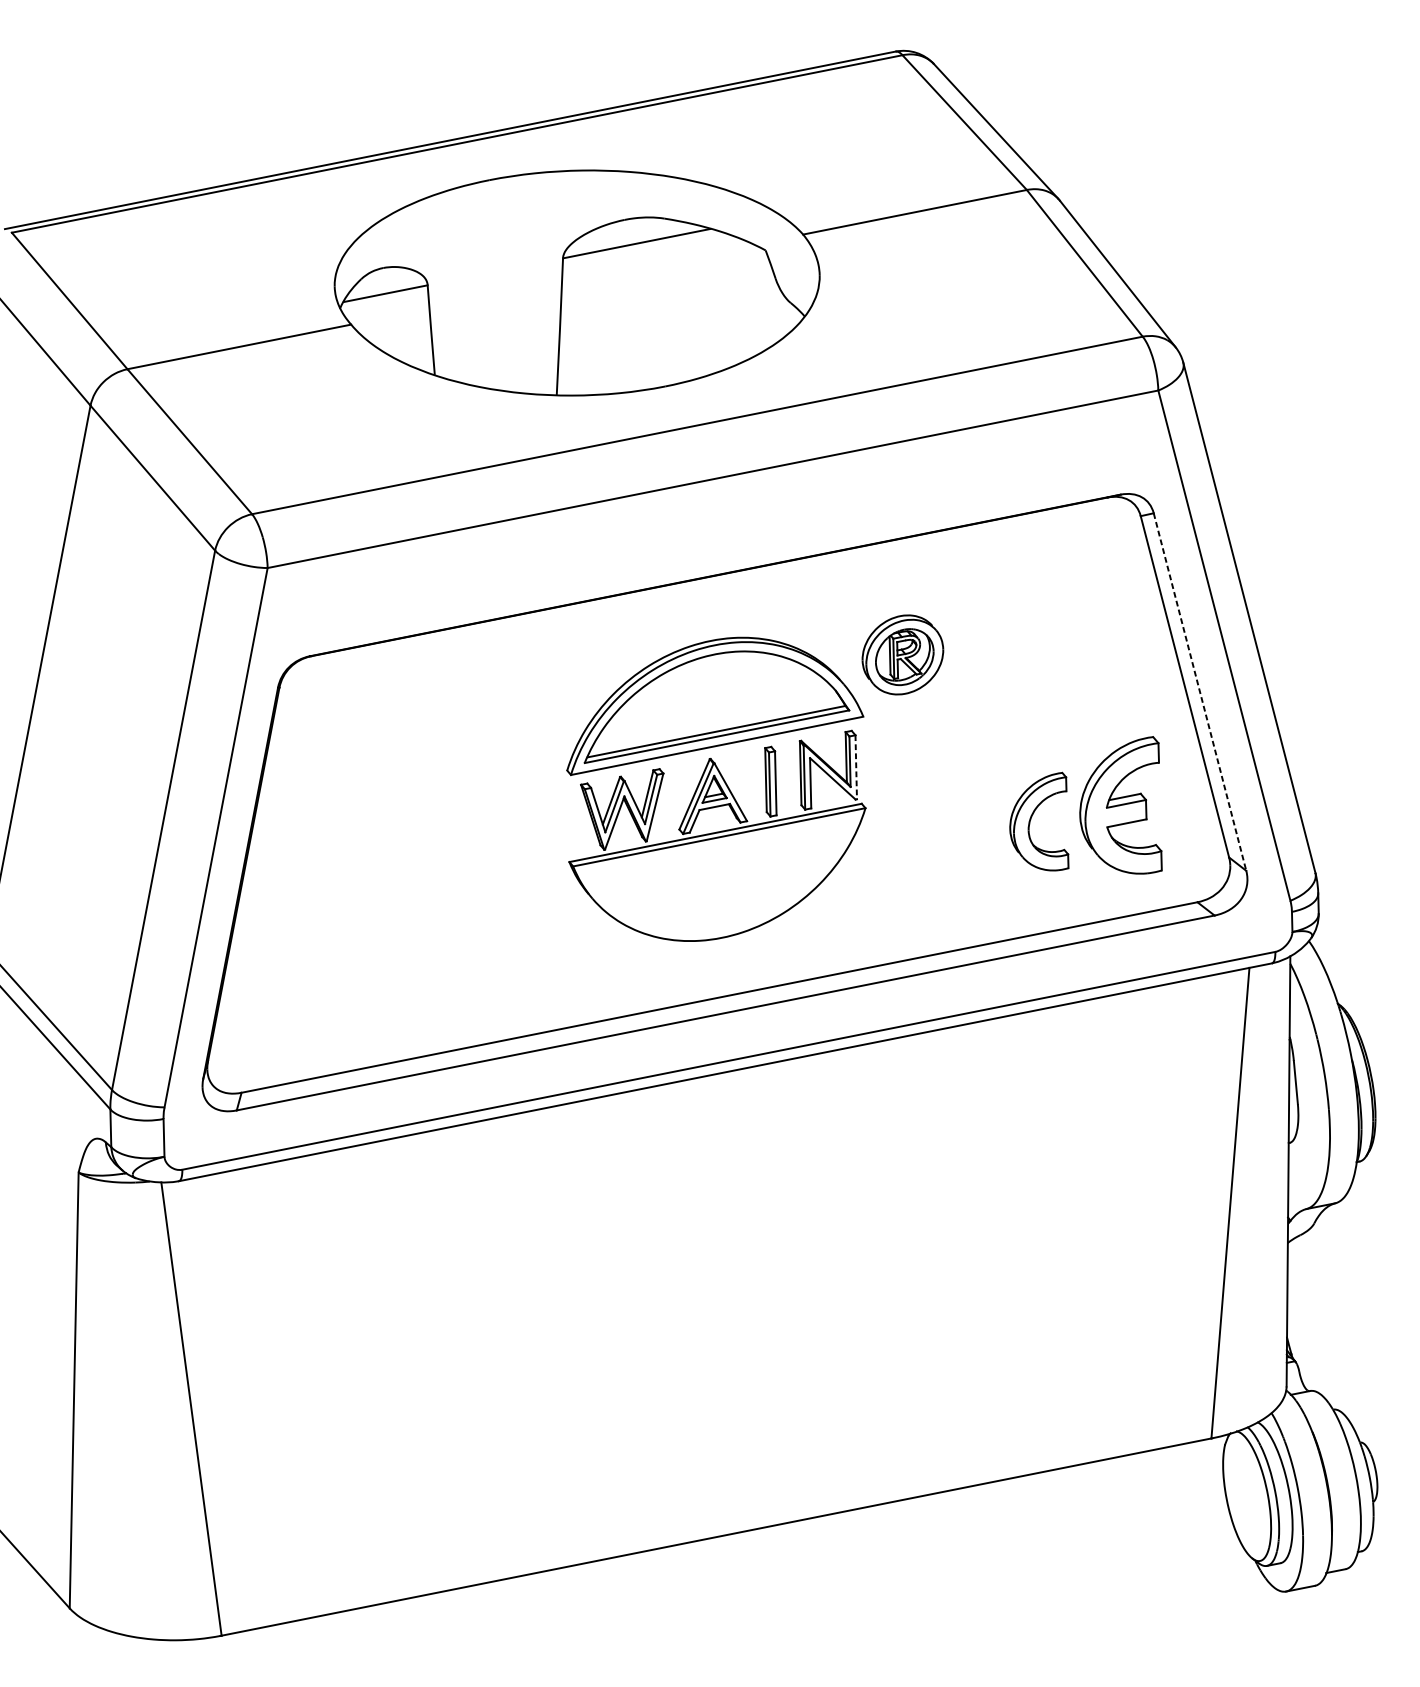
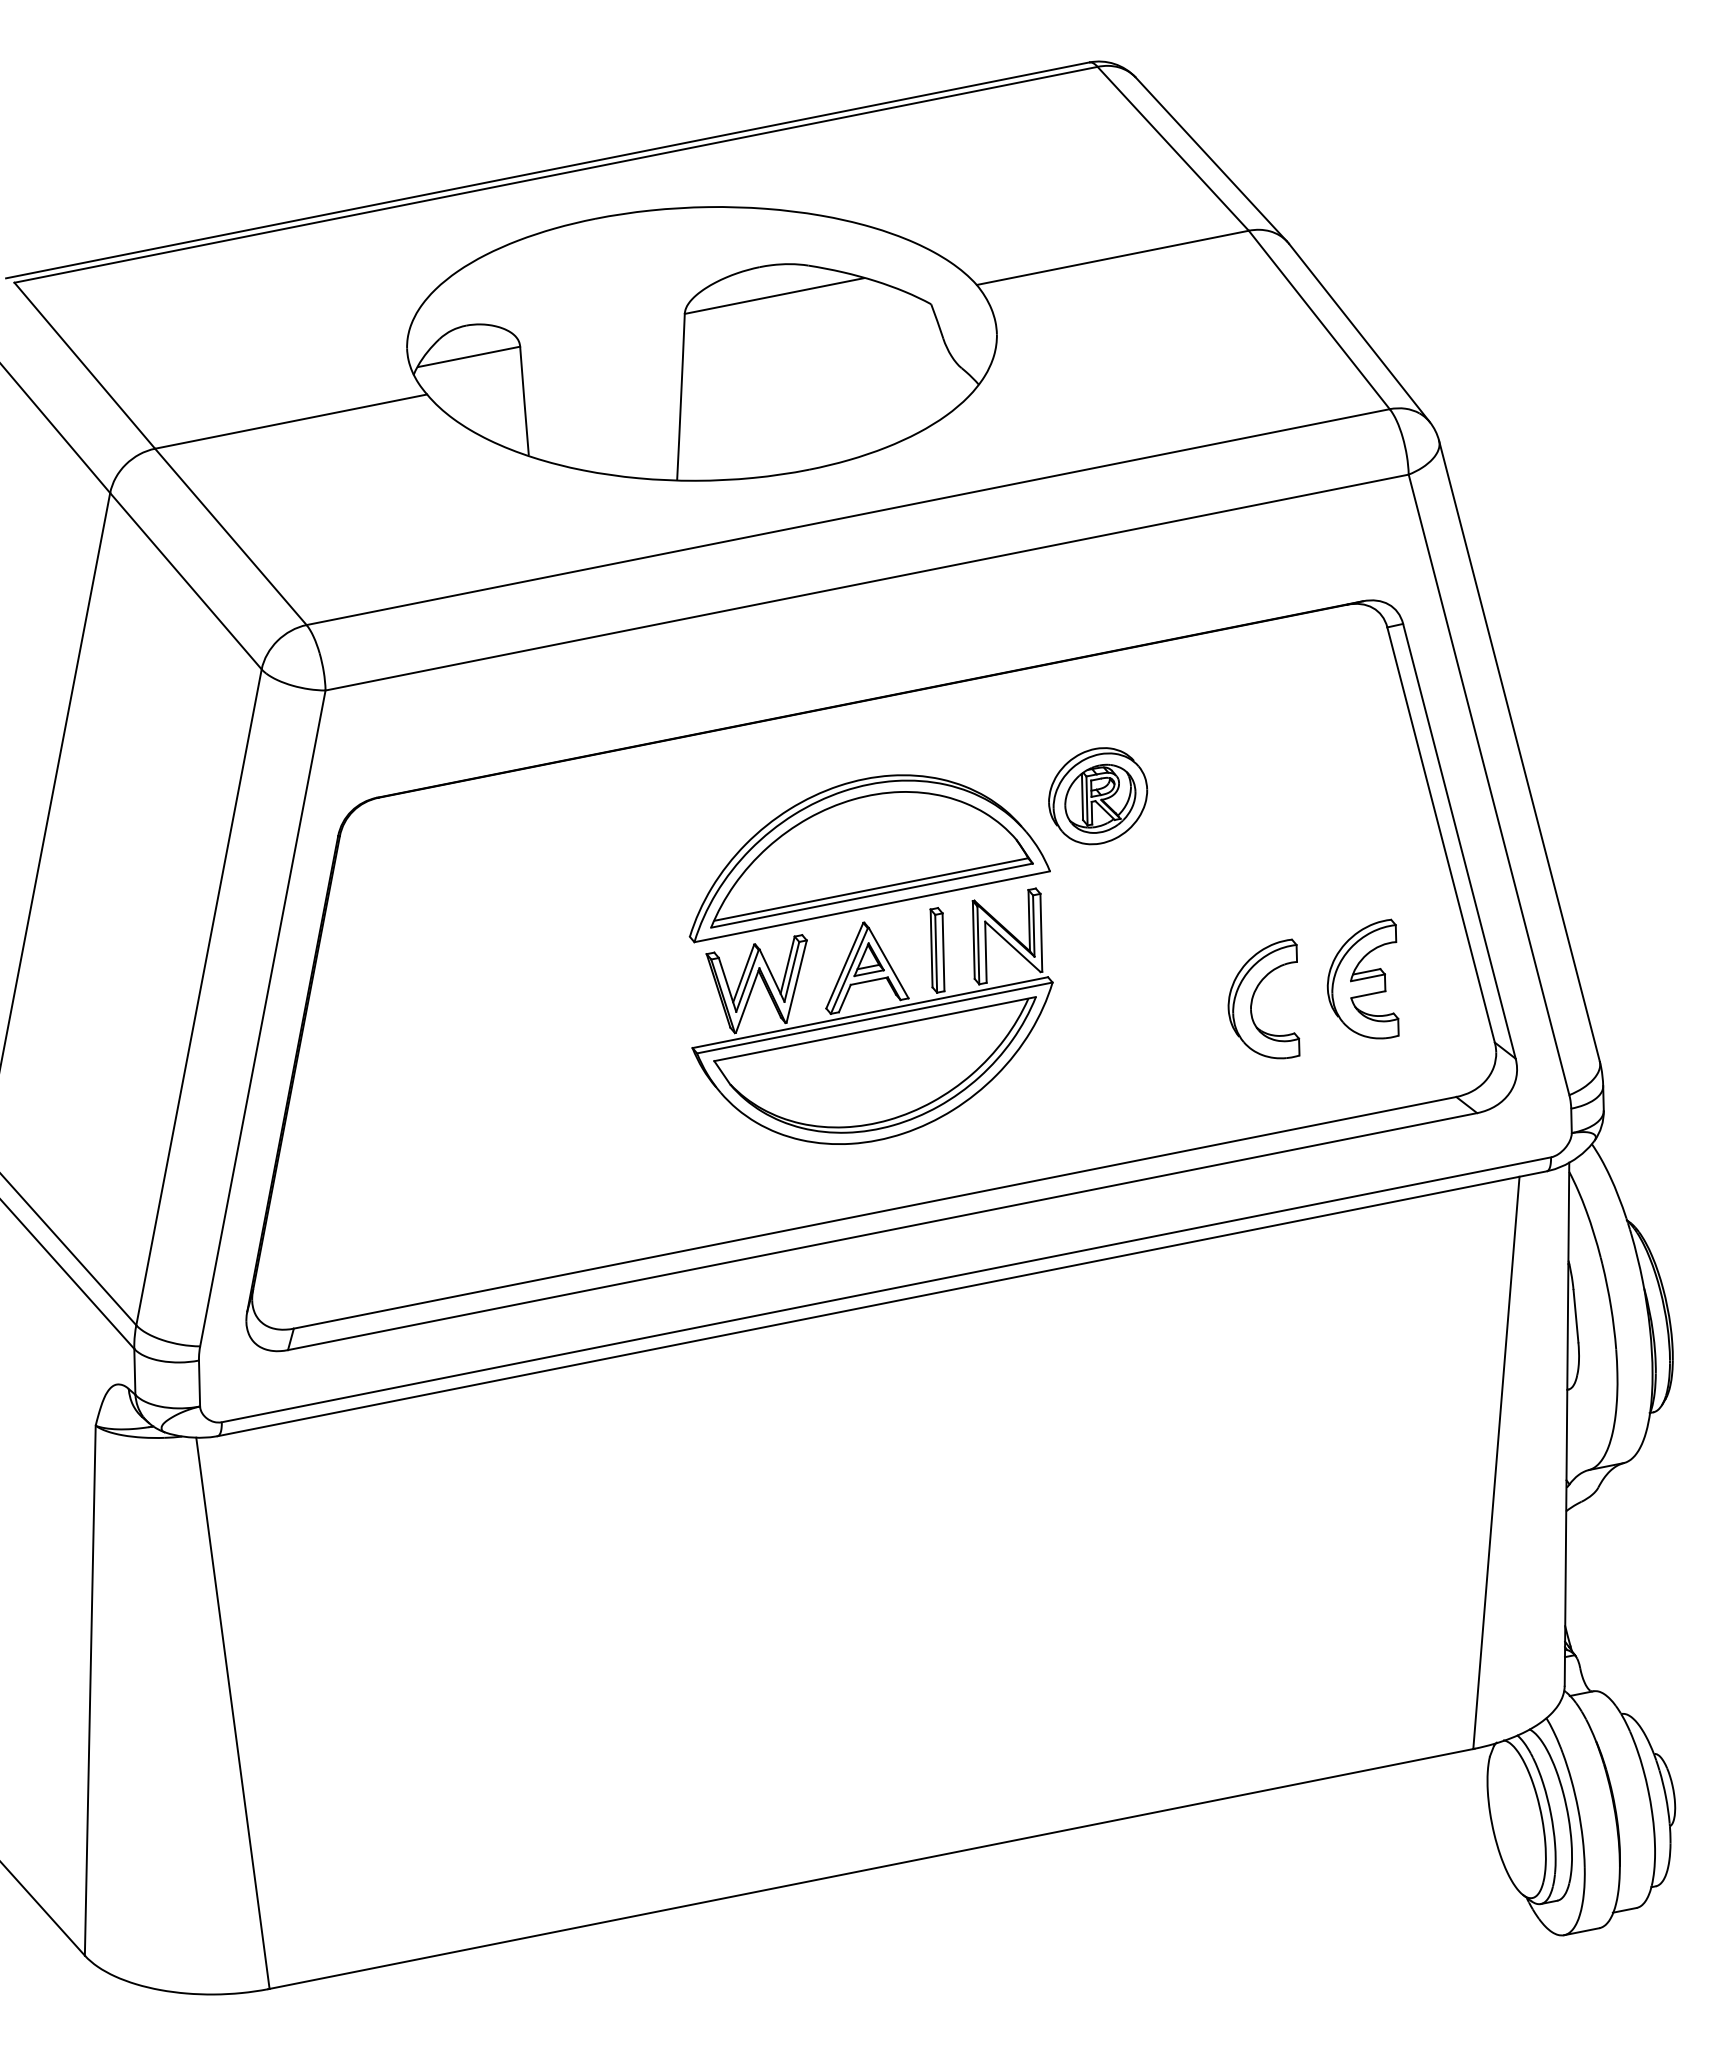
line: (1200, 692) -> (1459, 841), dashed -> solid
line: (856, 767) -> (1041, 932), dashed -> solid
part: (1120, 804) -> (1362, 978), size x0.71
part: (719, 875) -> (874, 1064), added

